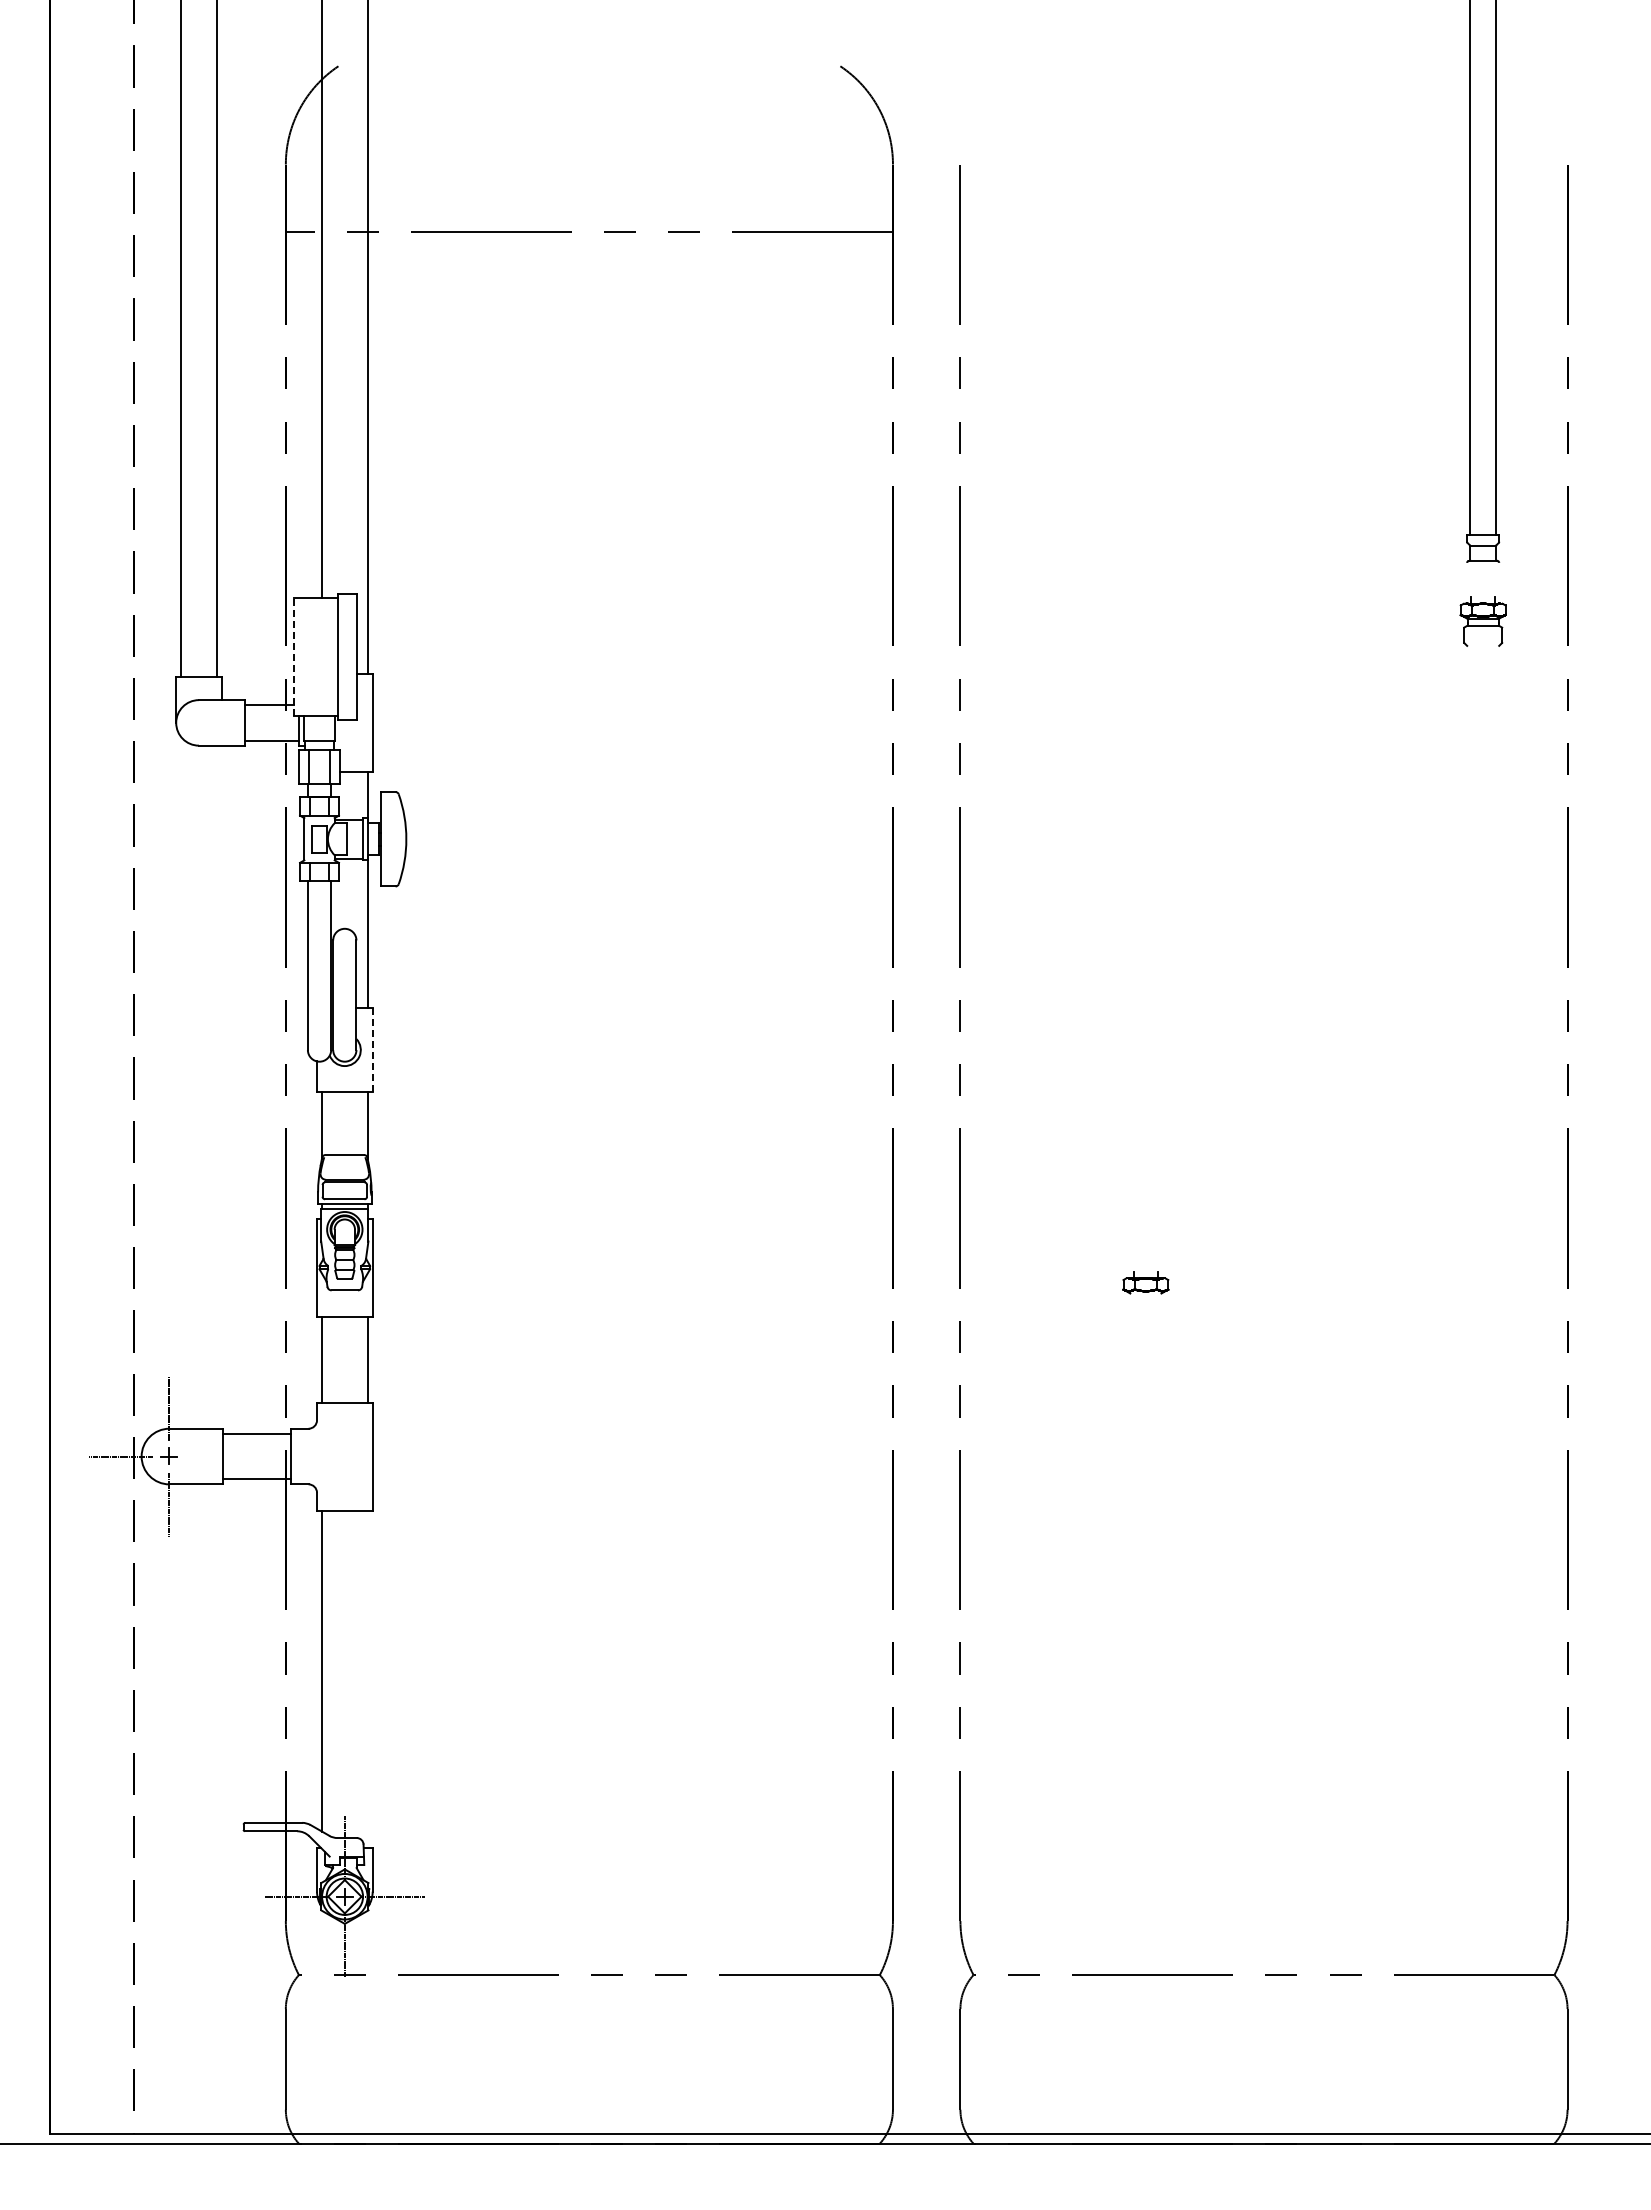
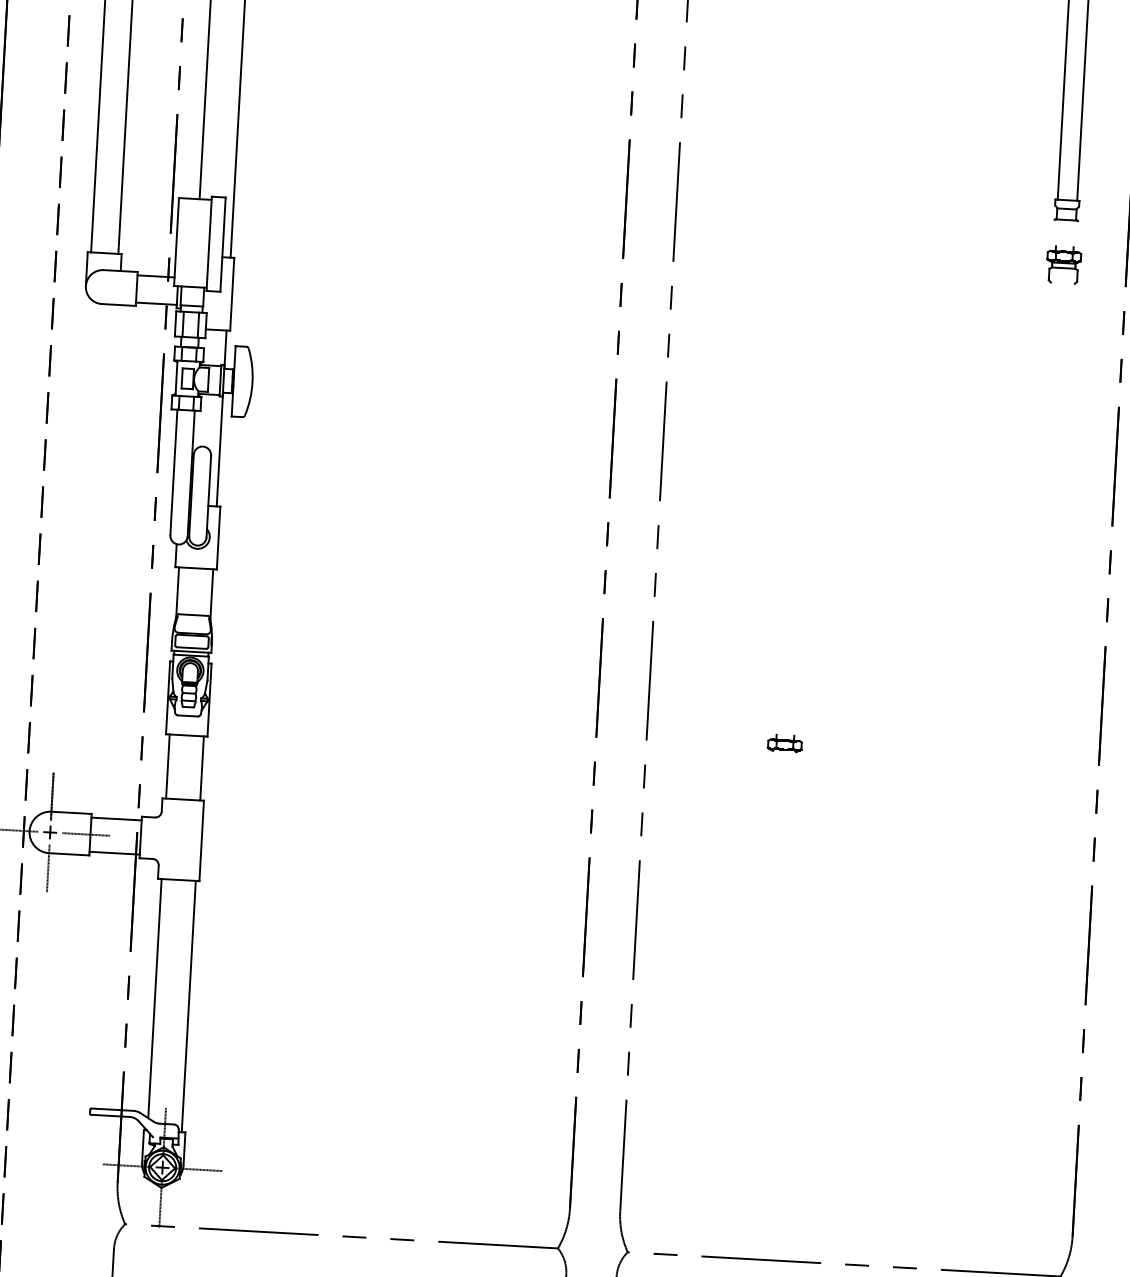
line: (294, 656) -> (176, 241), dashed -> solid
line: (372, 1050) -> (218, 538), dashed -> solid
line: (217, 1456) -> (86, 834), added
line: (367, 1678) -> (188, 1006), added

